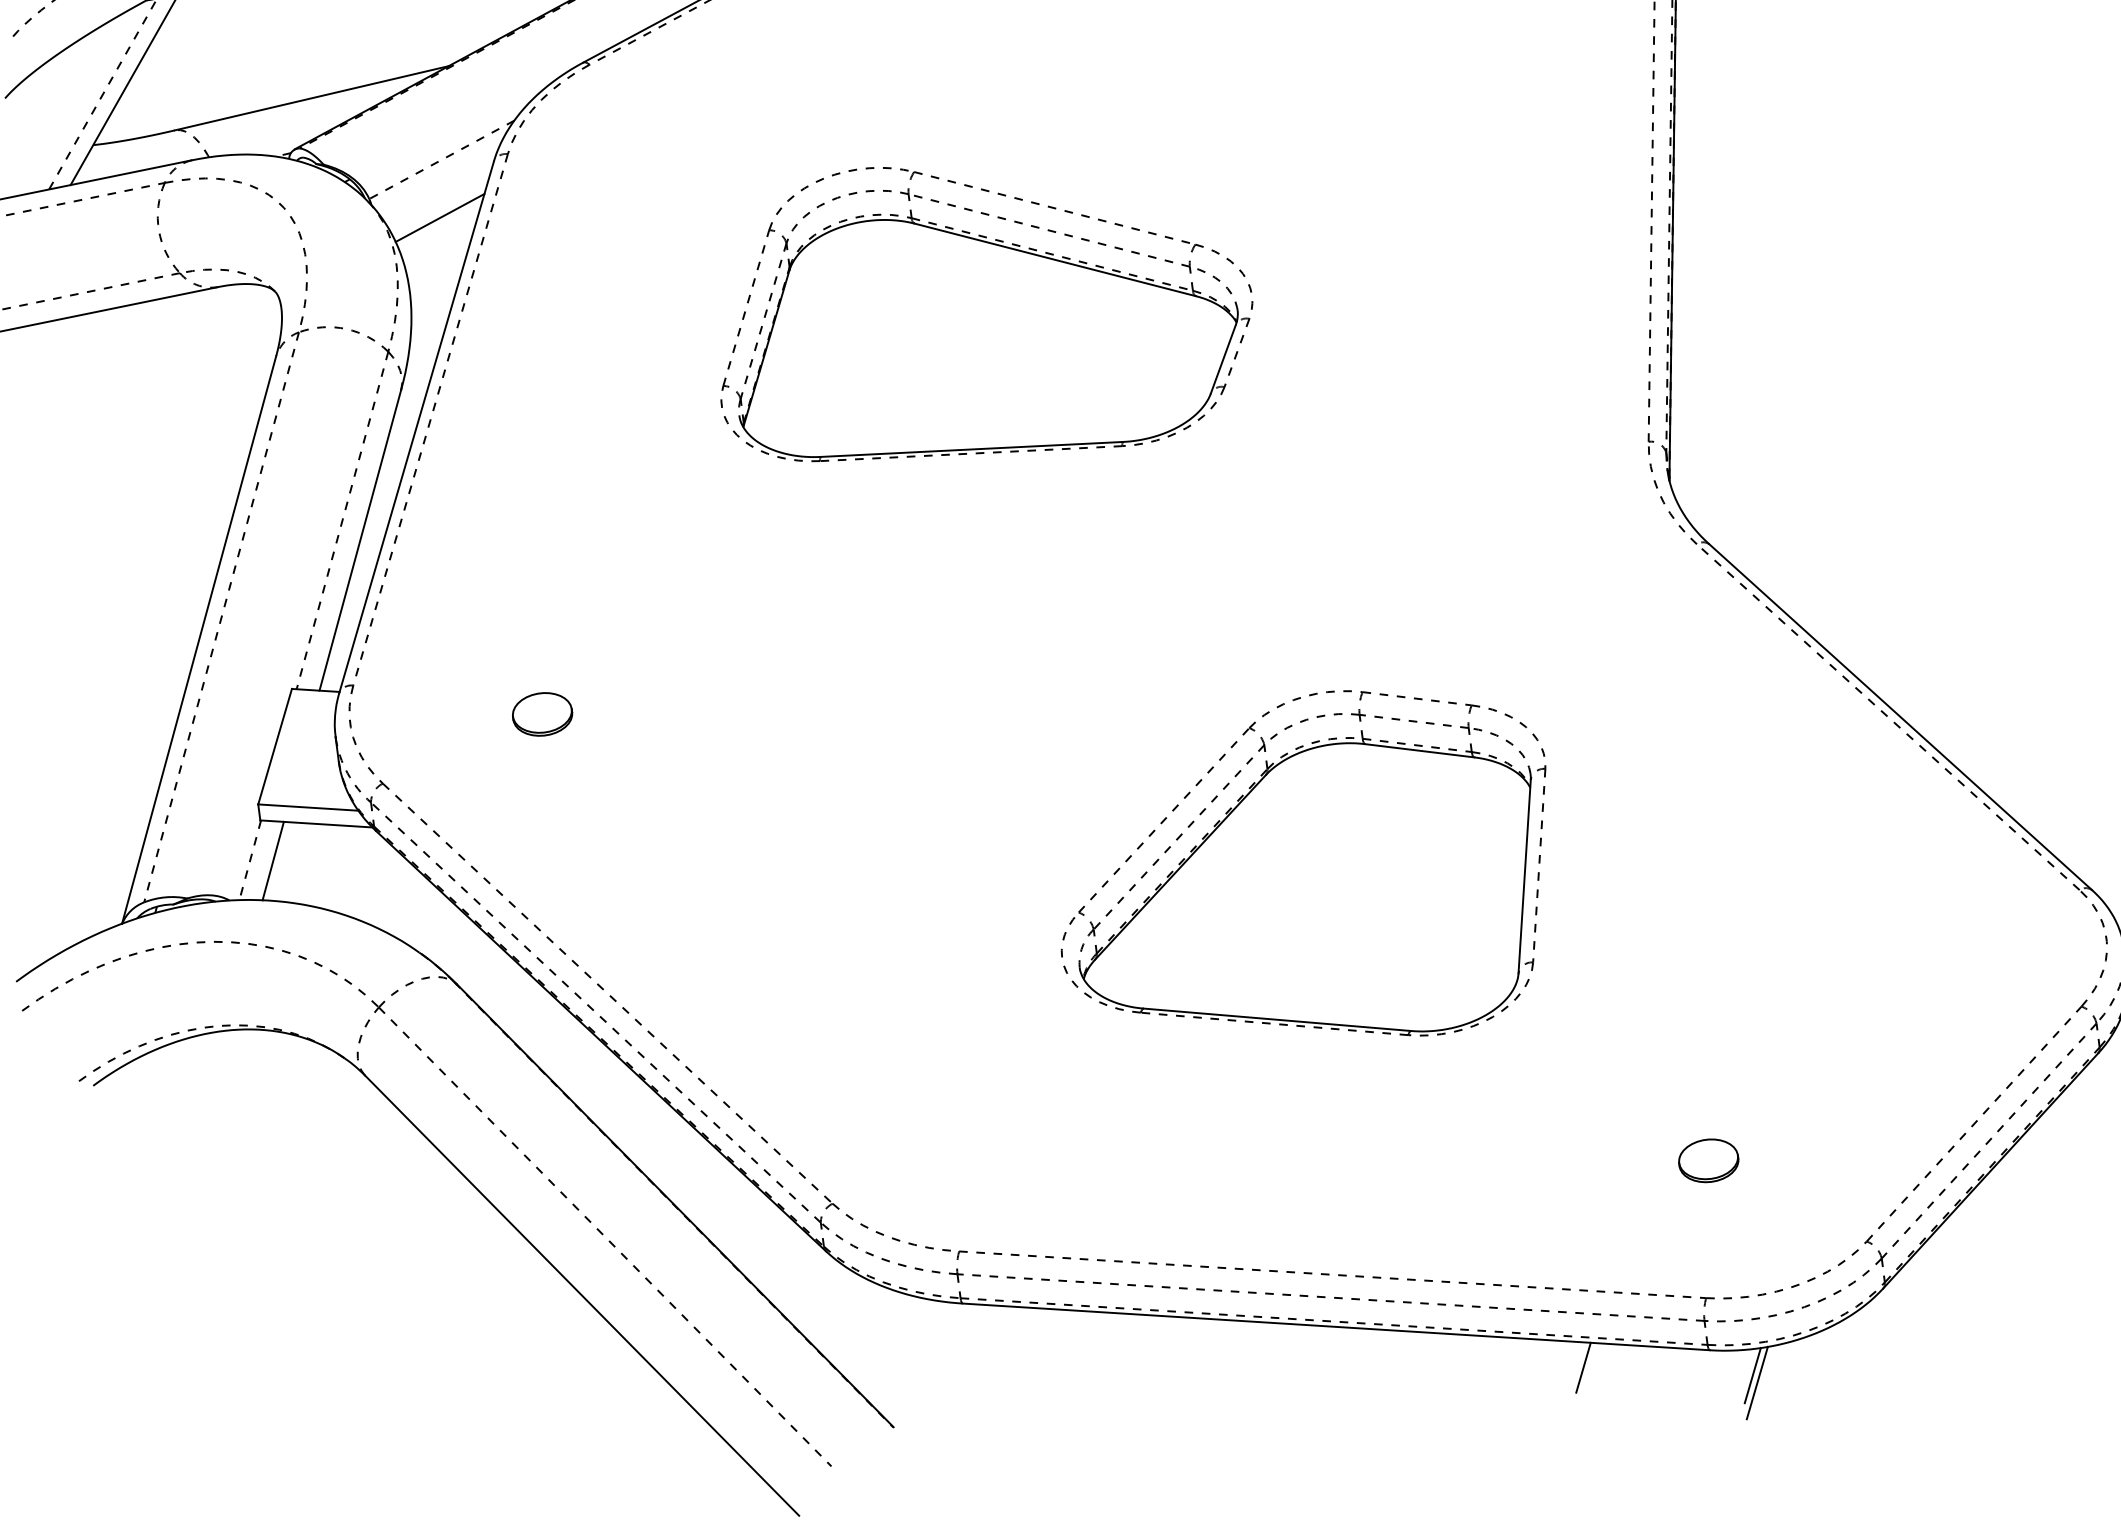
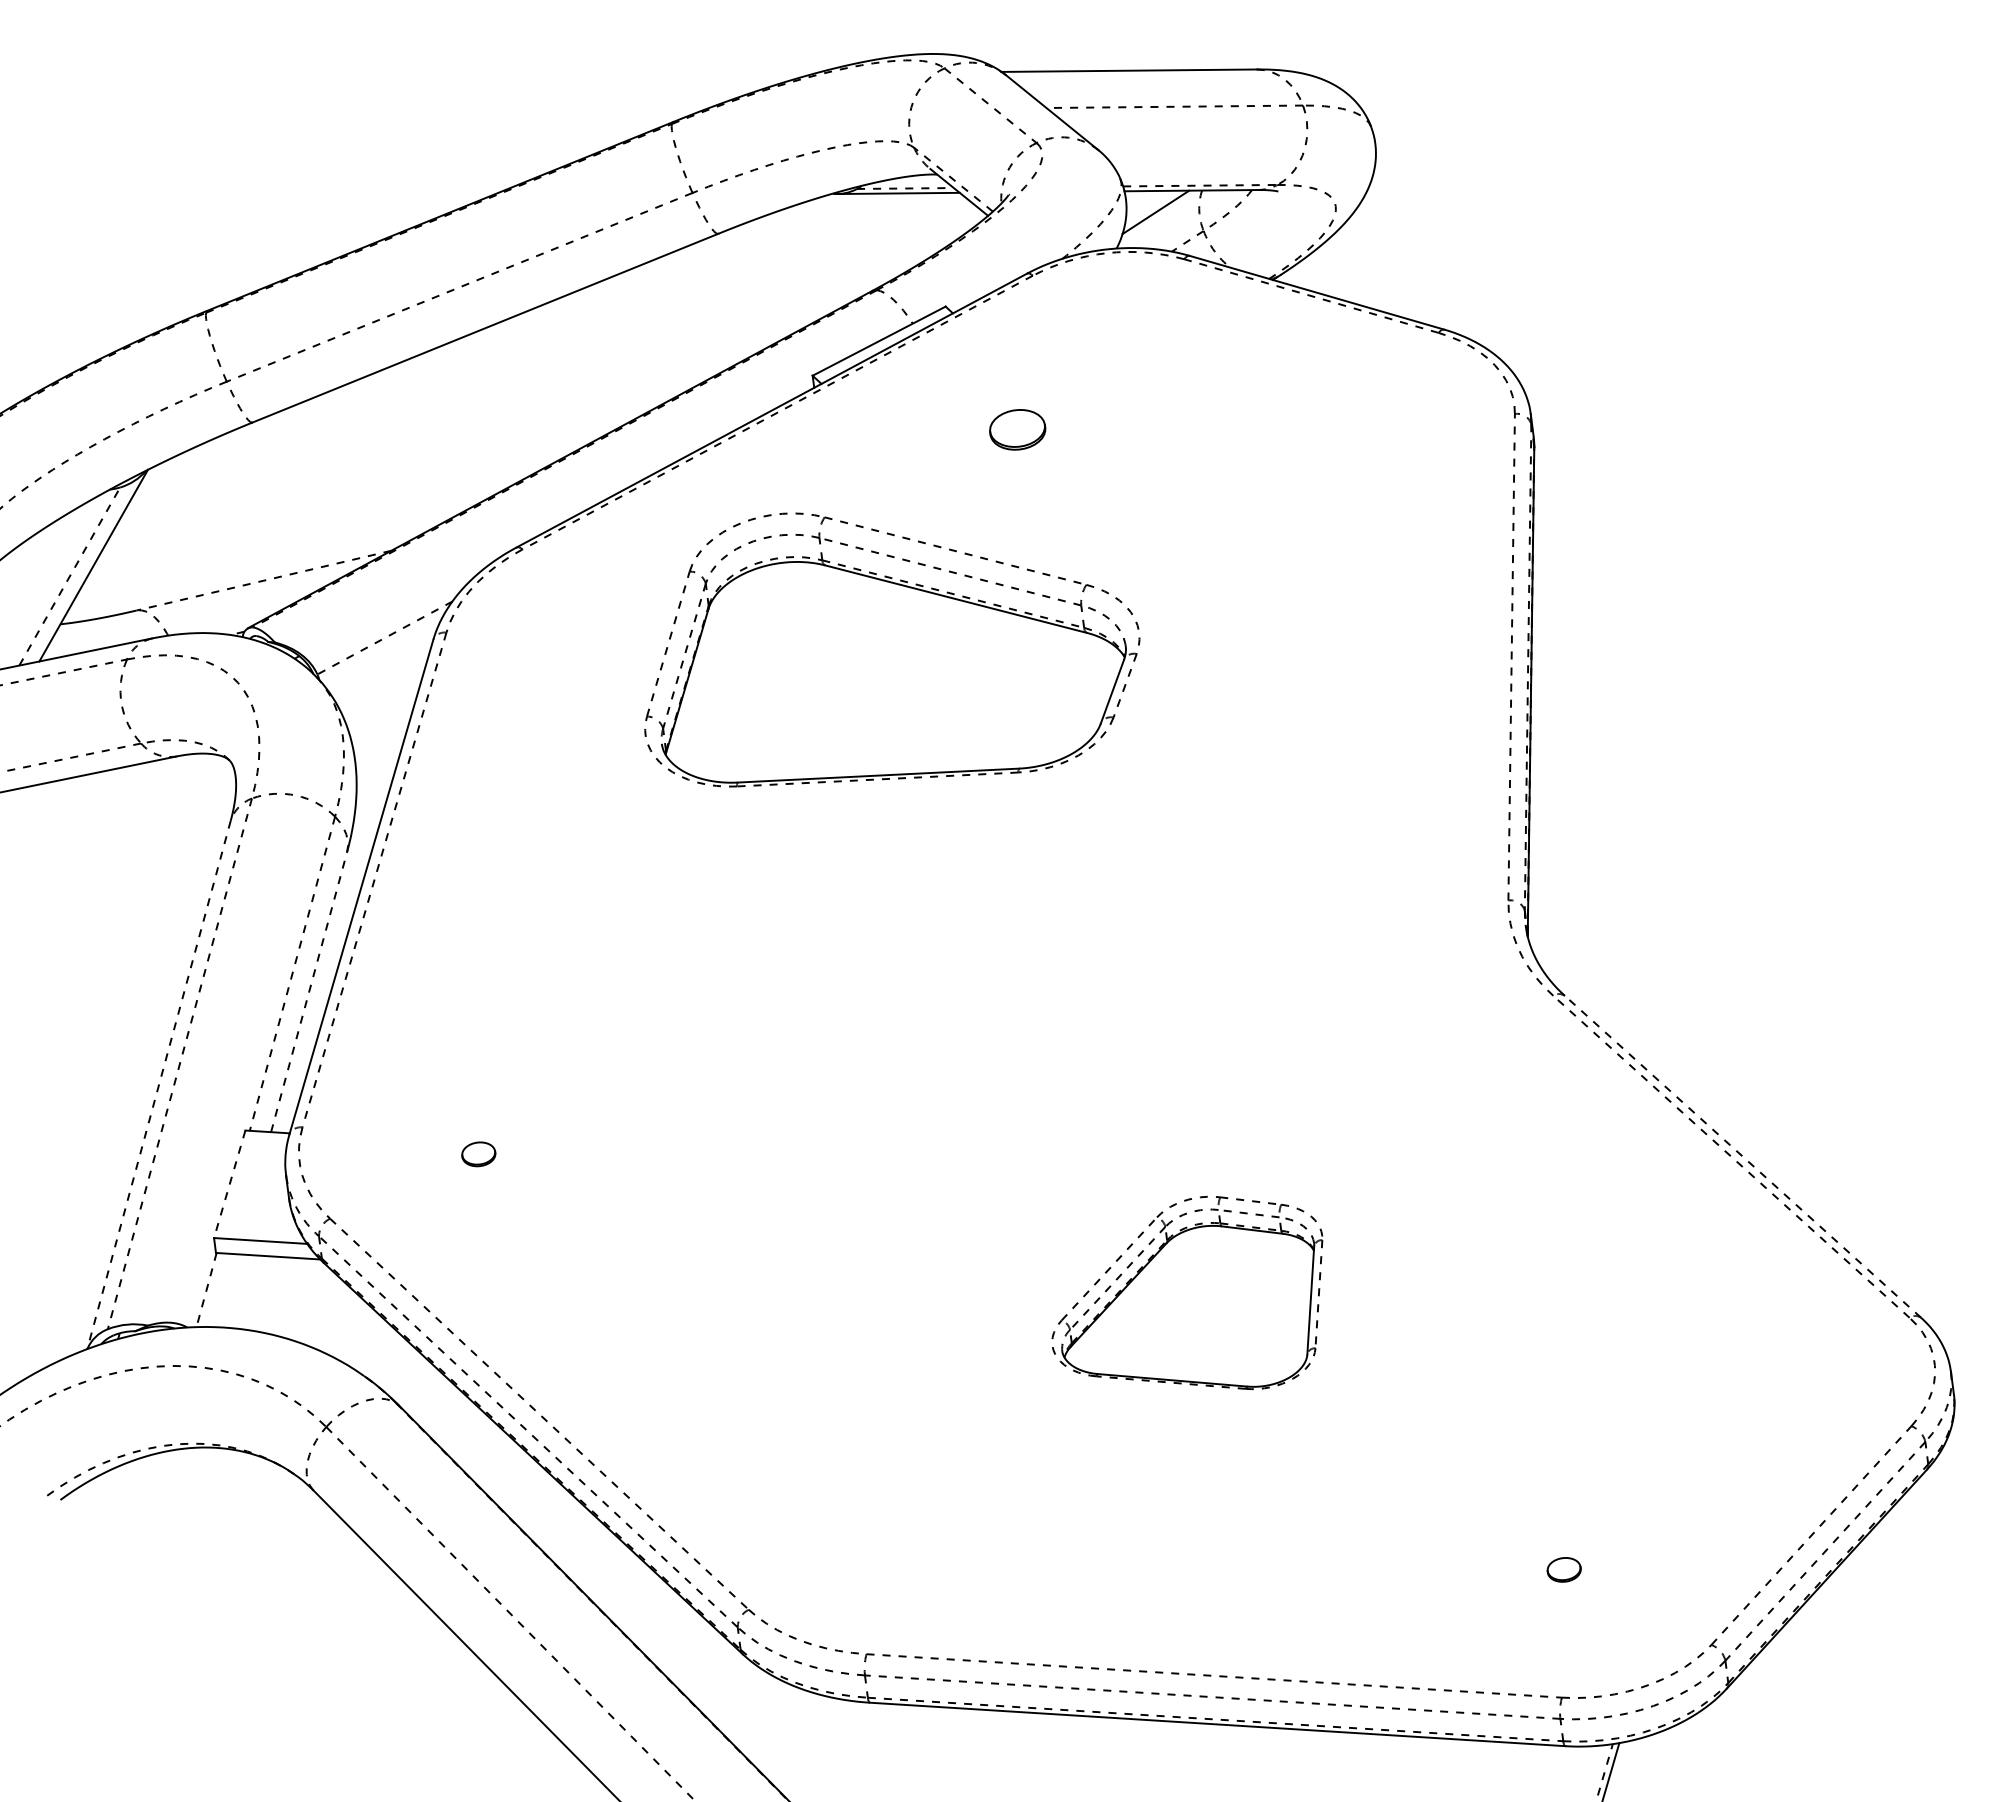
line: (311, 98) -> (263, 580), solid -> dashed
line: (439, 217) -> (382, 691), removed
part: (987, 313) -> (892, 649), moved
line: (360, 540) -> (309, 992), solid -> dashed
line: (199, 640) -> (159, 1085), solid -> dashed
part: (542, 714) -> (478, 1154), size x0.6
line: (1900, 716) -> (1742, 1156), solid -> dashed
line: (274, 746) -> (229, 1184), solid -> dashed
line: (272, 860) -> (227, 1290), removed
part: (1303, 862) -> (1187, 1292), size x0.6
part: (1707, 1160) -> (1563, 1569), size x0.6
line: (1583, 1367) -> (1447, 1762), removed
line: (1752, 1375) -> (1605, 1769), solid -> dashed

